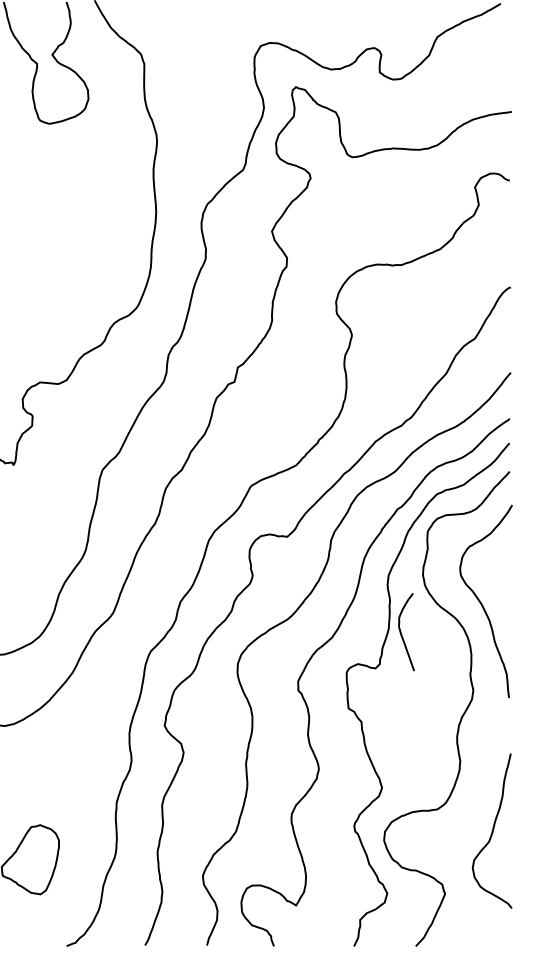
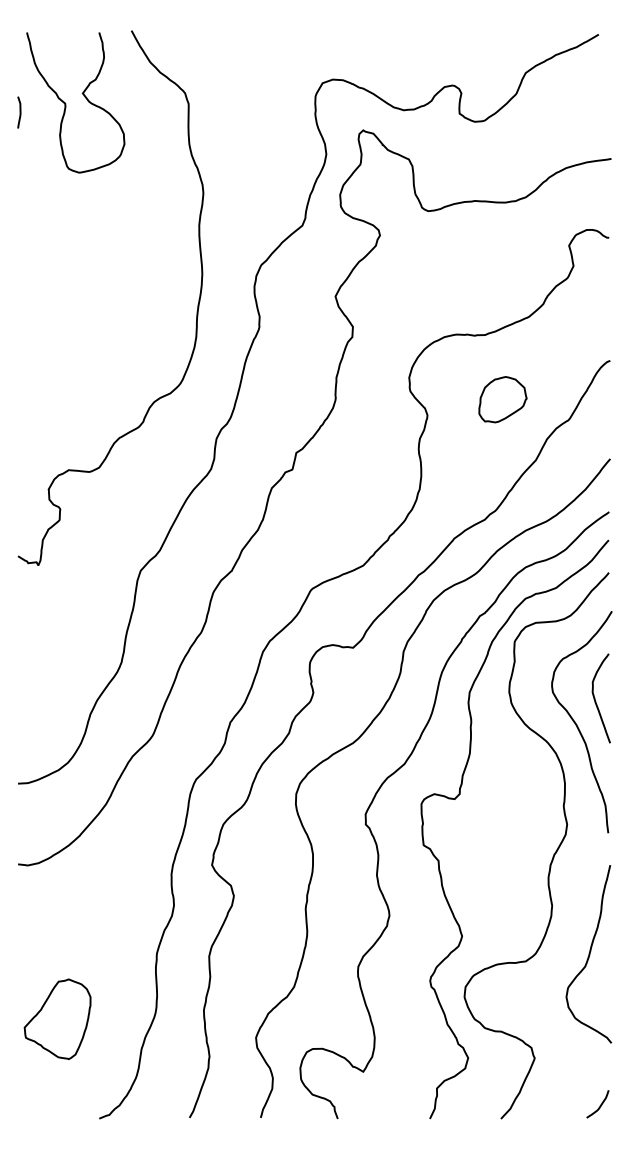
part: (417, 321) -> (502, 399), added
curve: (401, 632) -> (595, 698), moved
curve: (491, 831) -> (588, 954), moved
curve: (501, 934) -> (599, 1105), added

